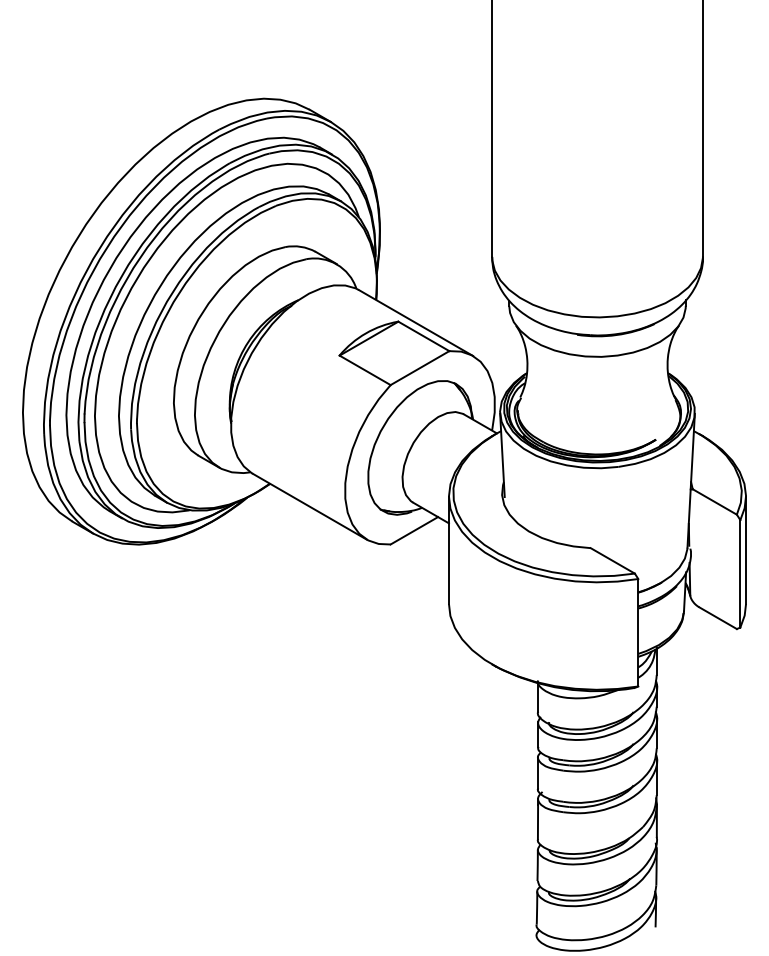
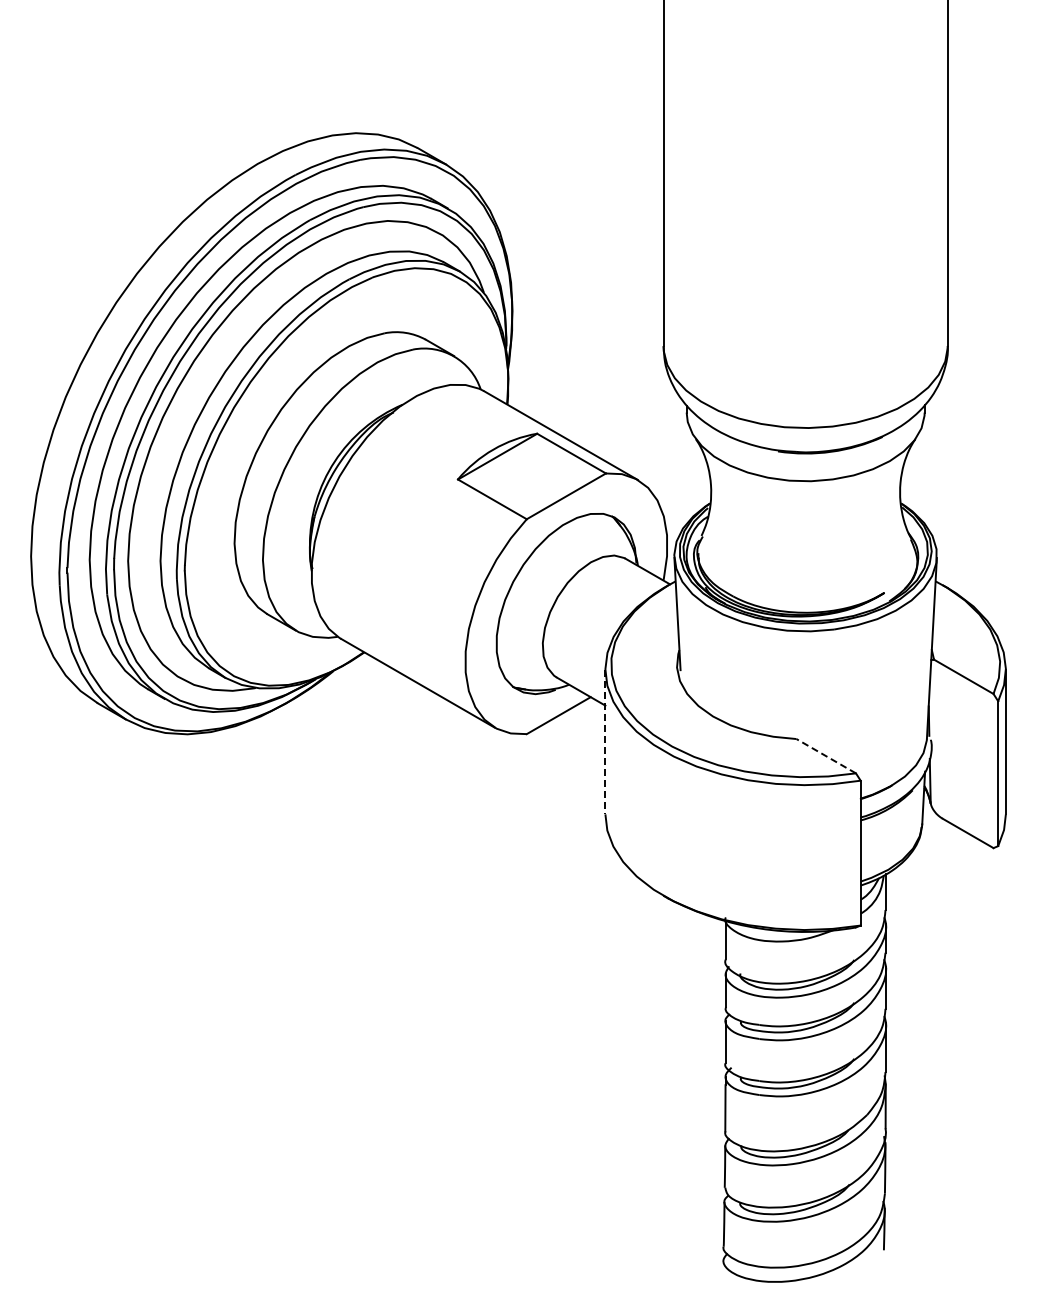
line: (449, 550) -> (605, 742), solid -> dashed
line: (612, 560) -> (825, 755), solid -> dashed

